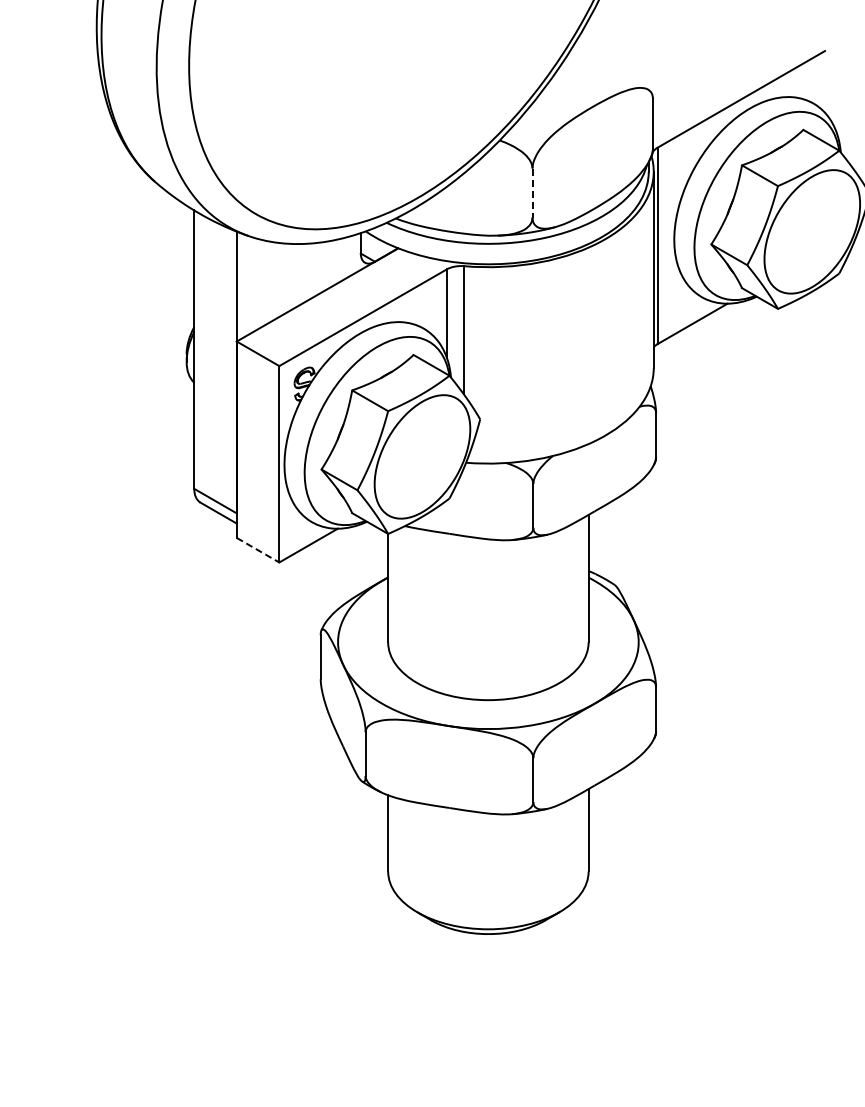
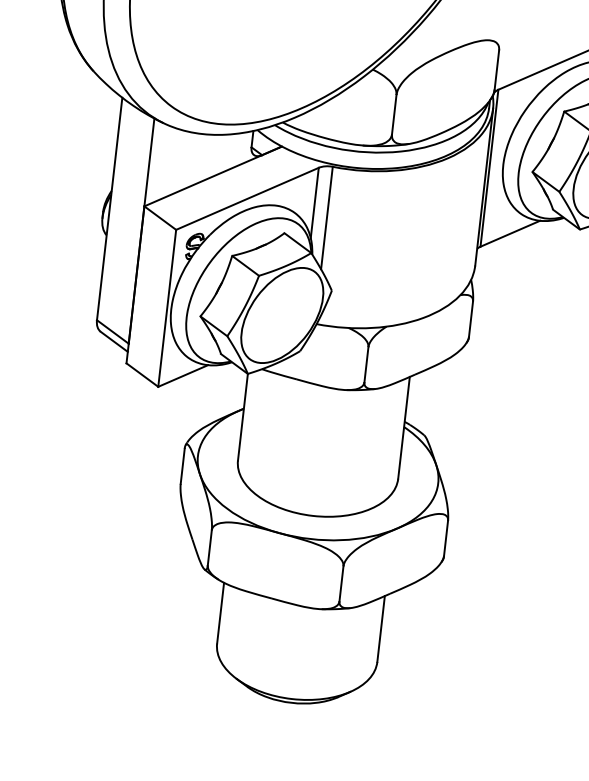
line: (532, 193) -> (394, 114), dashed -> solid
line: (258, 550) -> (142, 375), dashed -> solid

